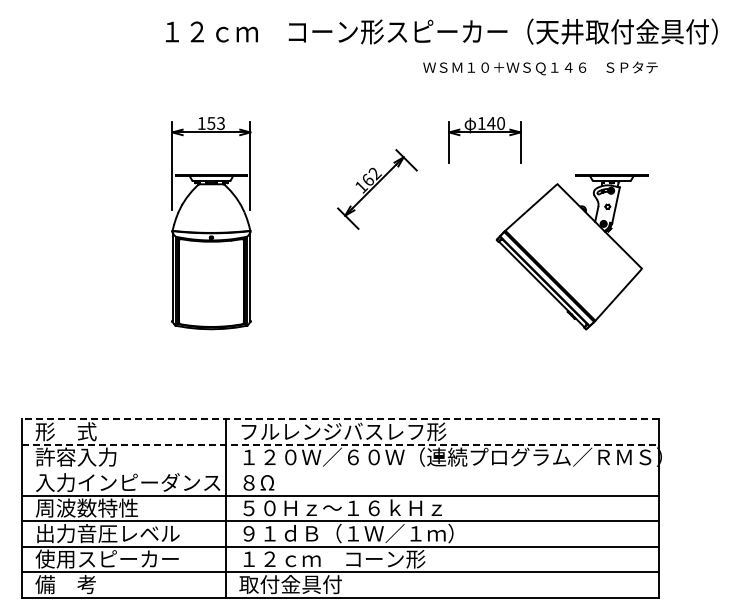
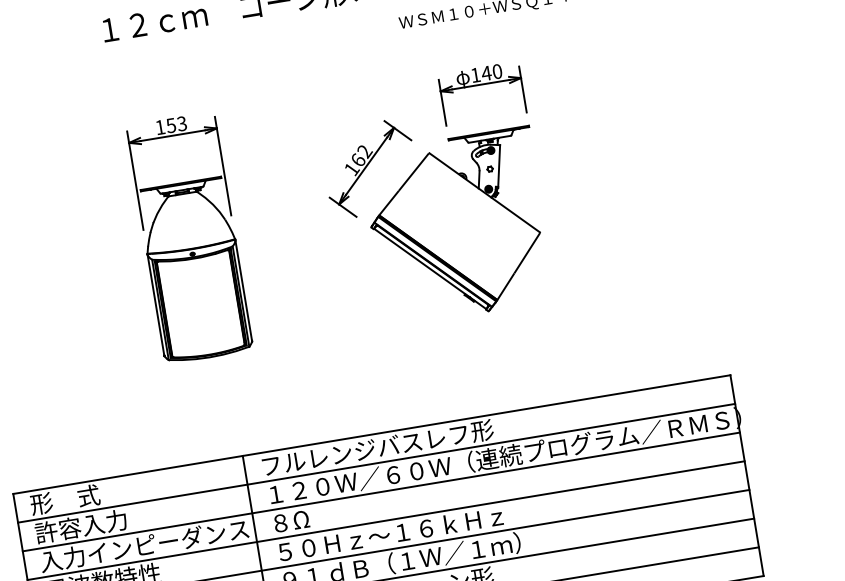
part: (571, 252) -> (457, 227), moved
line: (340, 419) -> (371, 434), dashed -> solid
line: (341, 444) -> (377, 462), dashed -> solid
line: (340, 470) -> (381, 492), added

